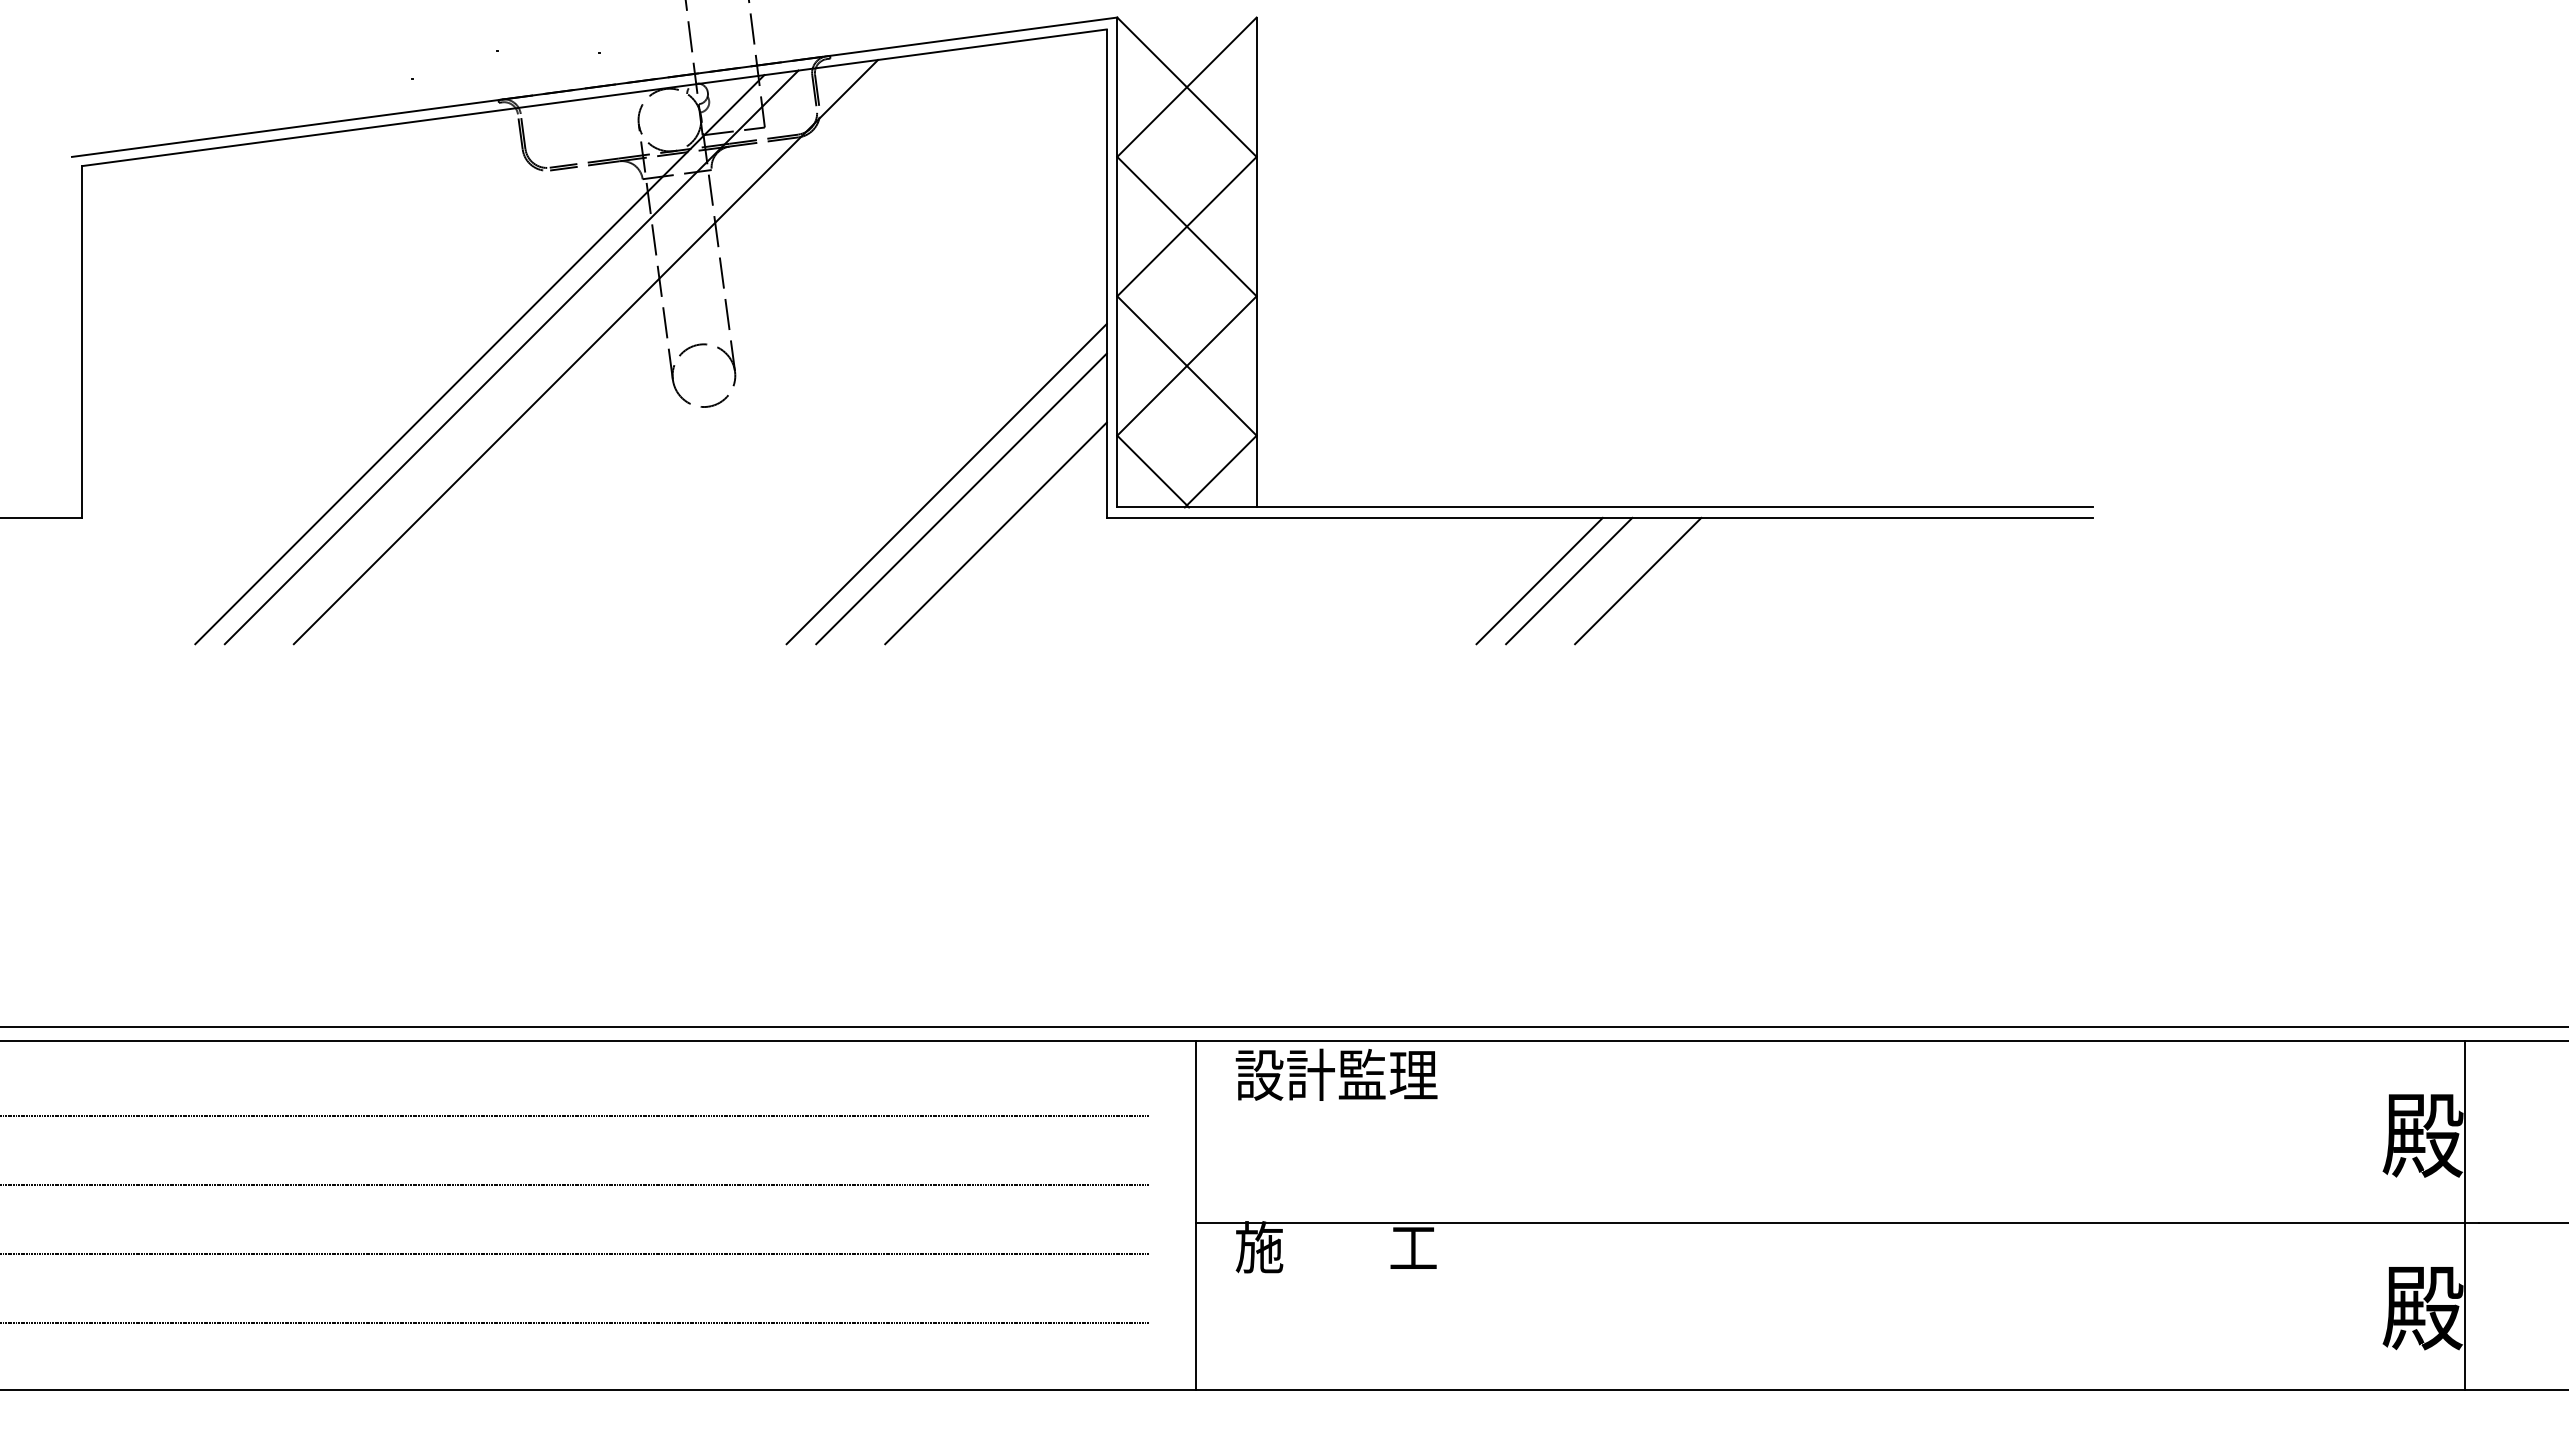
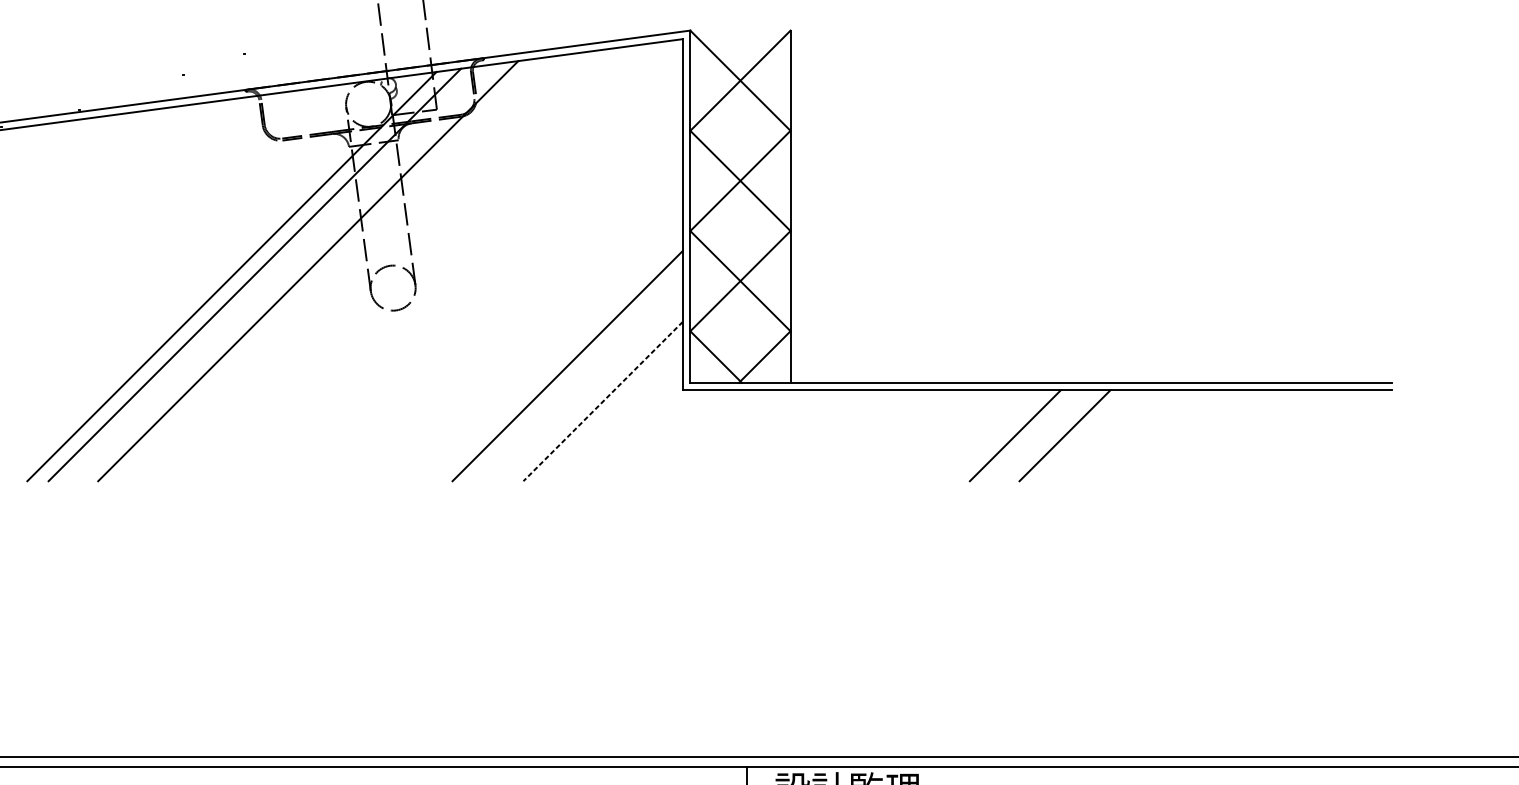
line: (961, 498) -> (578, 376), removed
line: (996, 533) -> (603, 401), solid -> dashed
line: (1539, 580) -> (993, 435), removed

